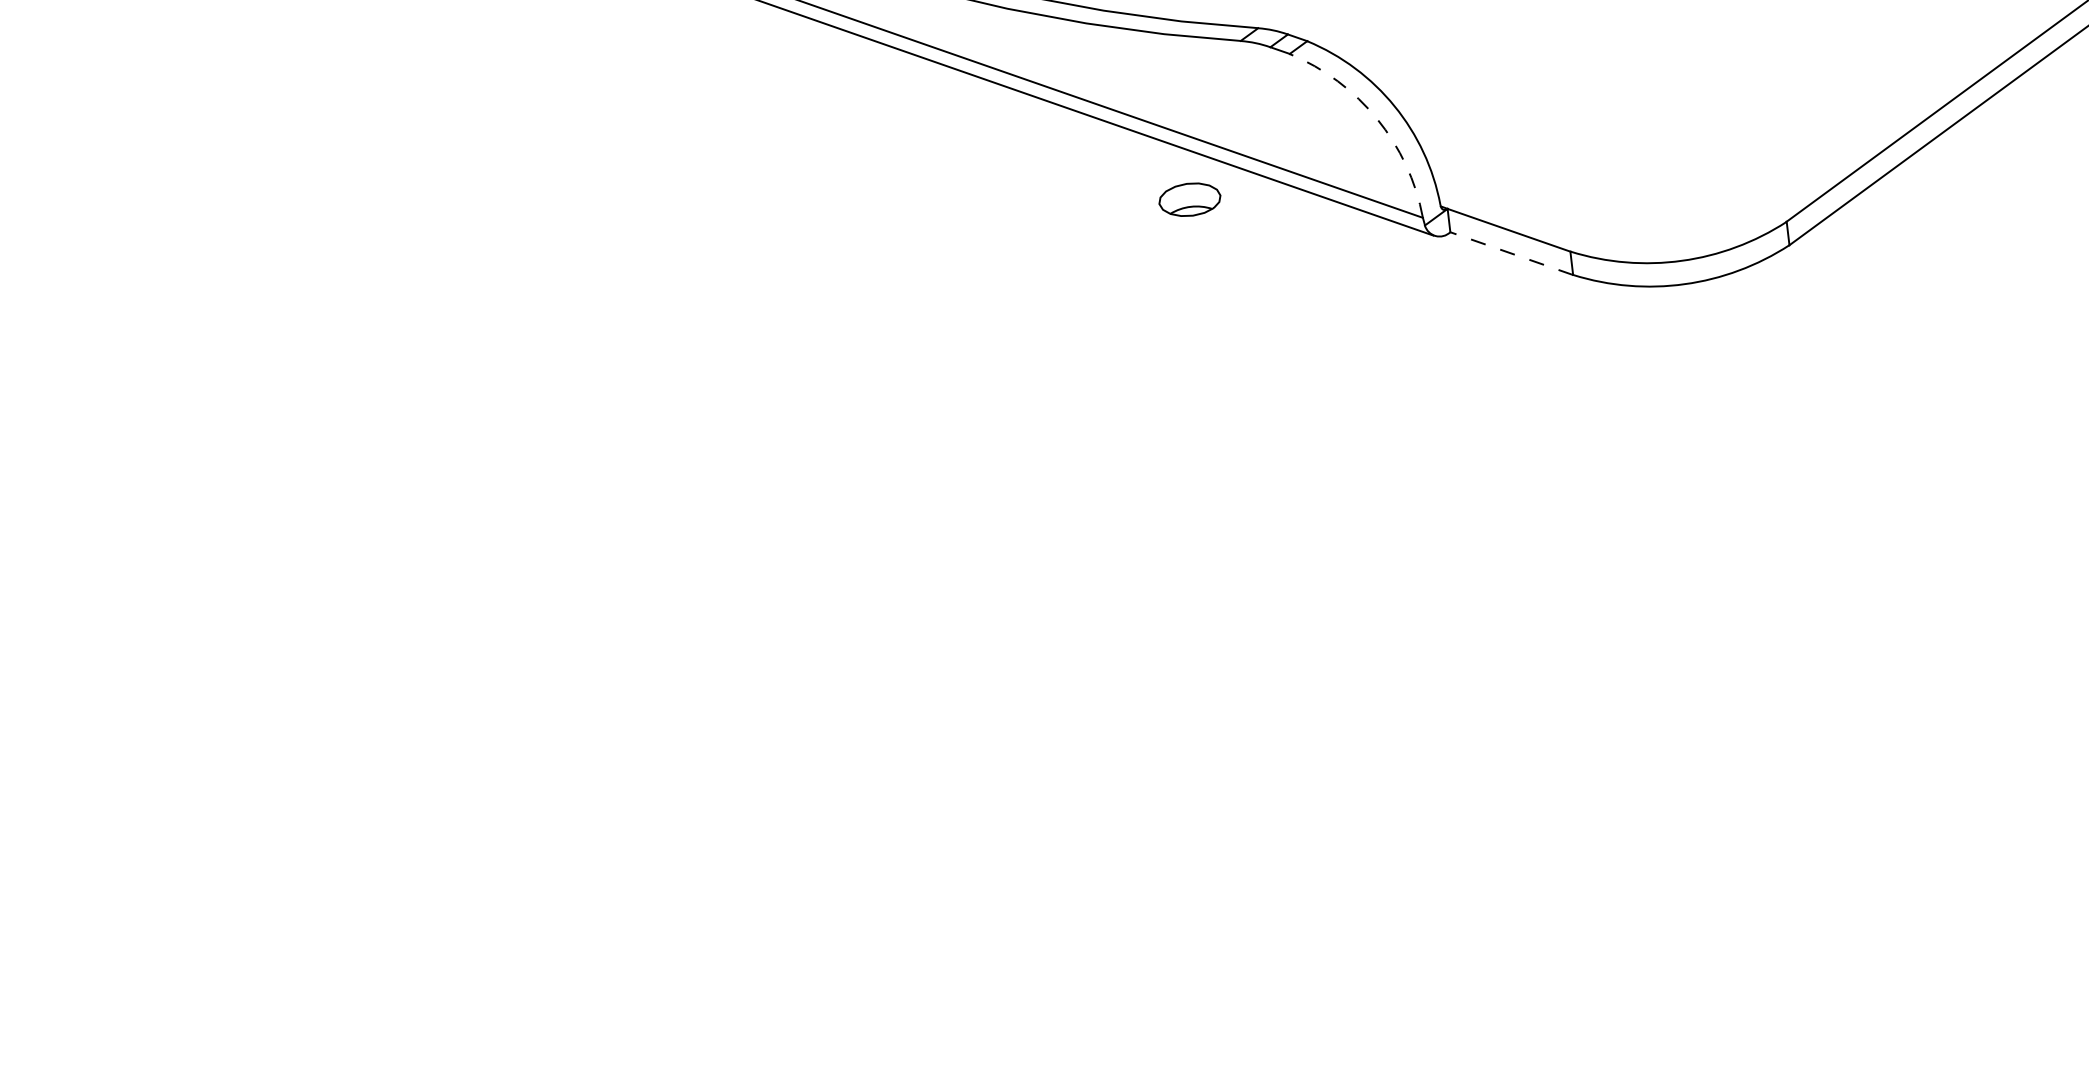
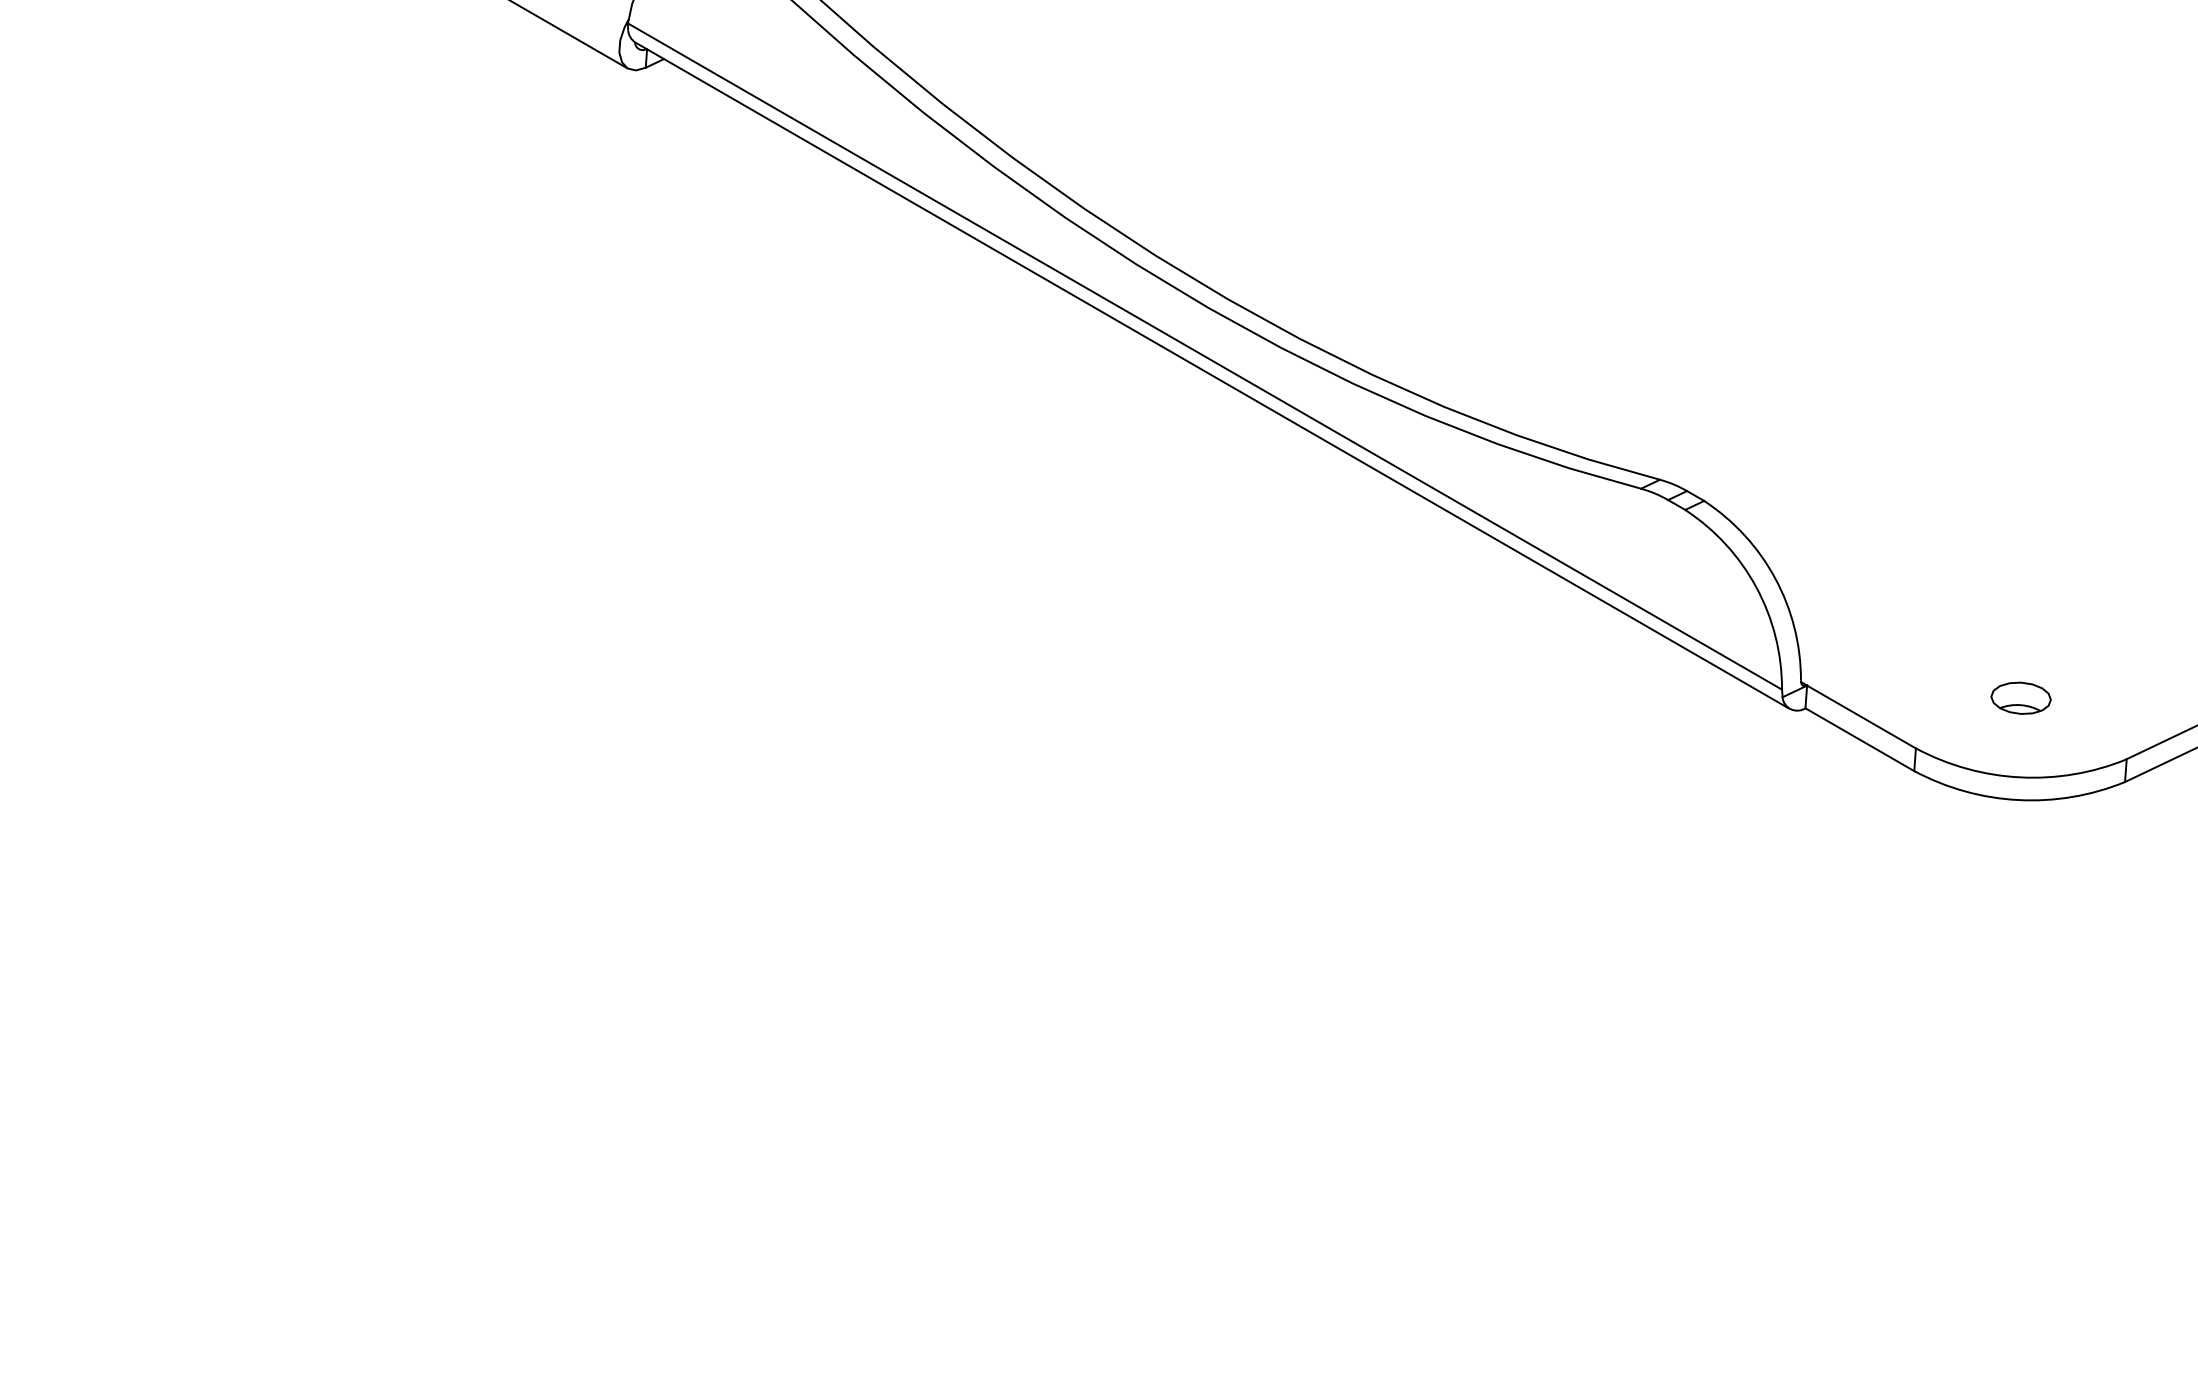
arc: (1377, 118) -> (1756, 587), dashed -> solid
part: (1189, 199) -> (2020, 697), moved
line: (1511, 253) -> (1859, 739), dashed -> solid

